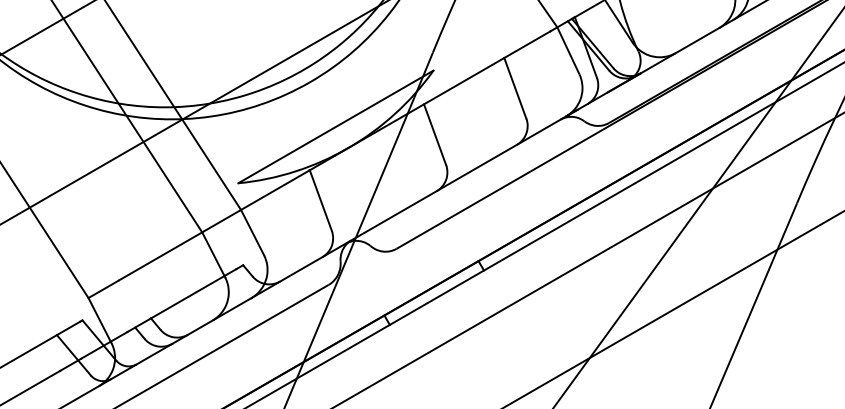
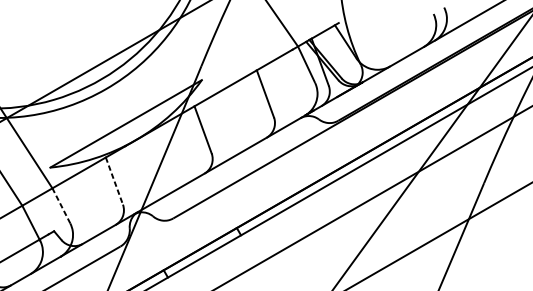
line: (321, 201) -> (114, 181), solid -> dashed
line: (252, 232) -> (61, 205), solid -> dashed

